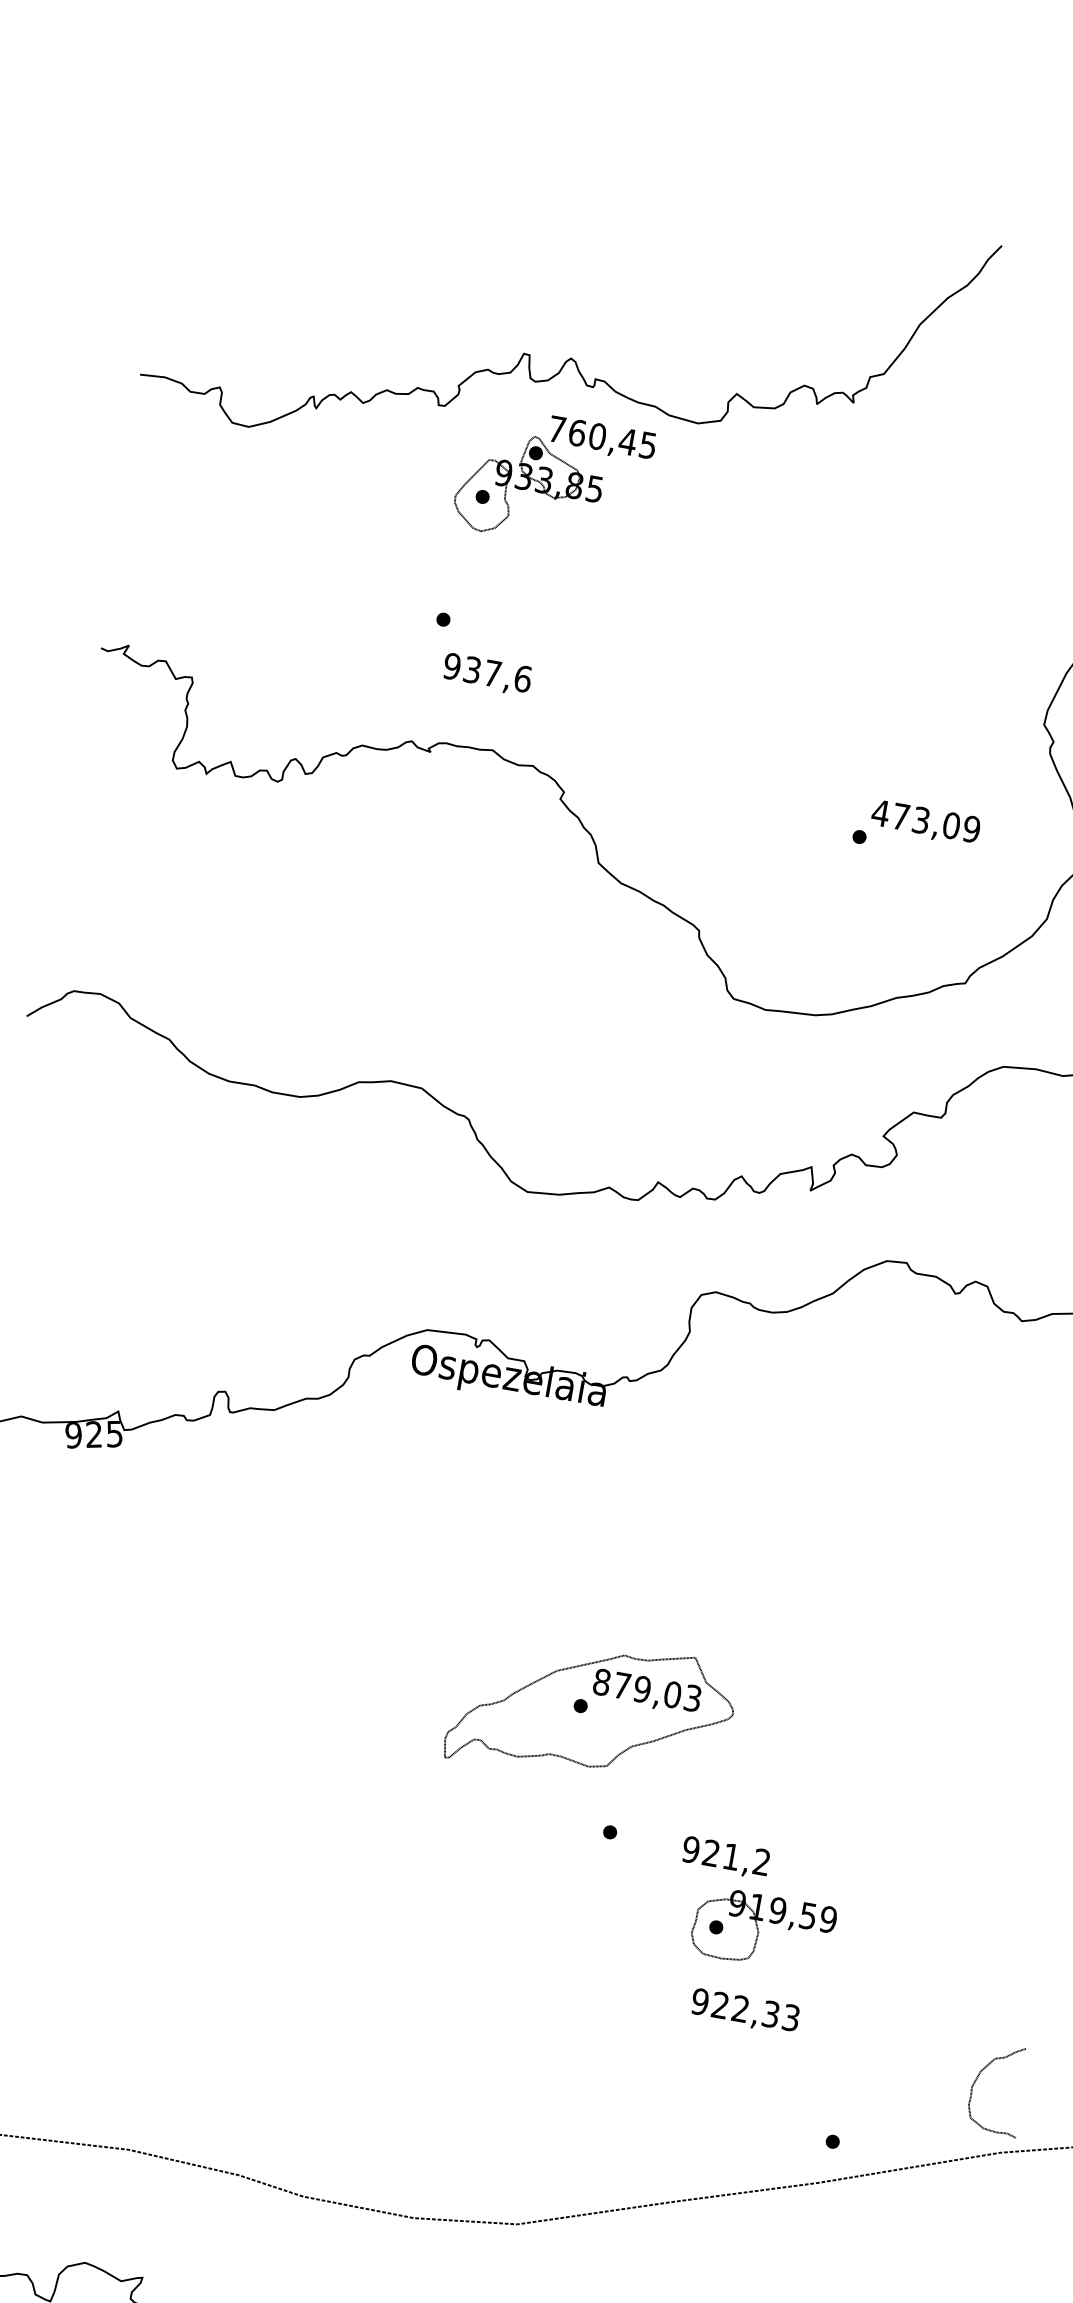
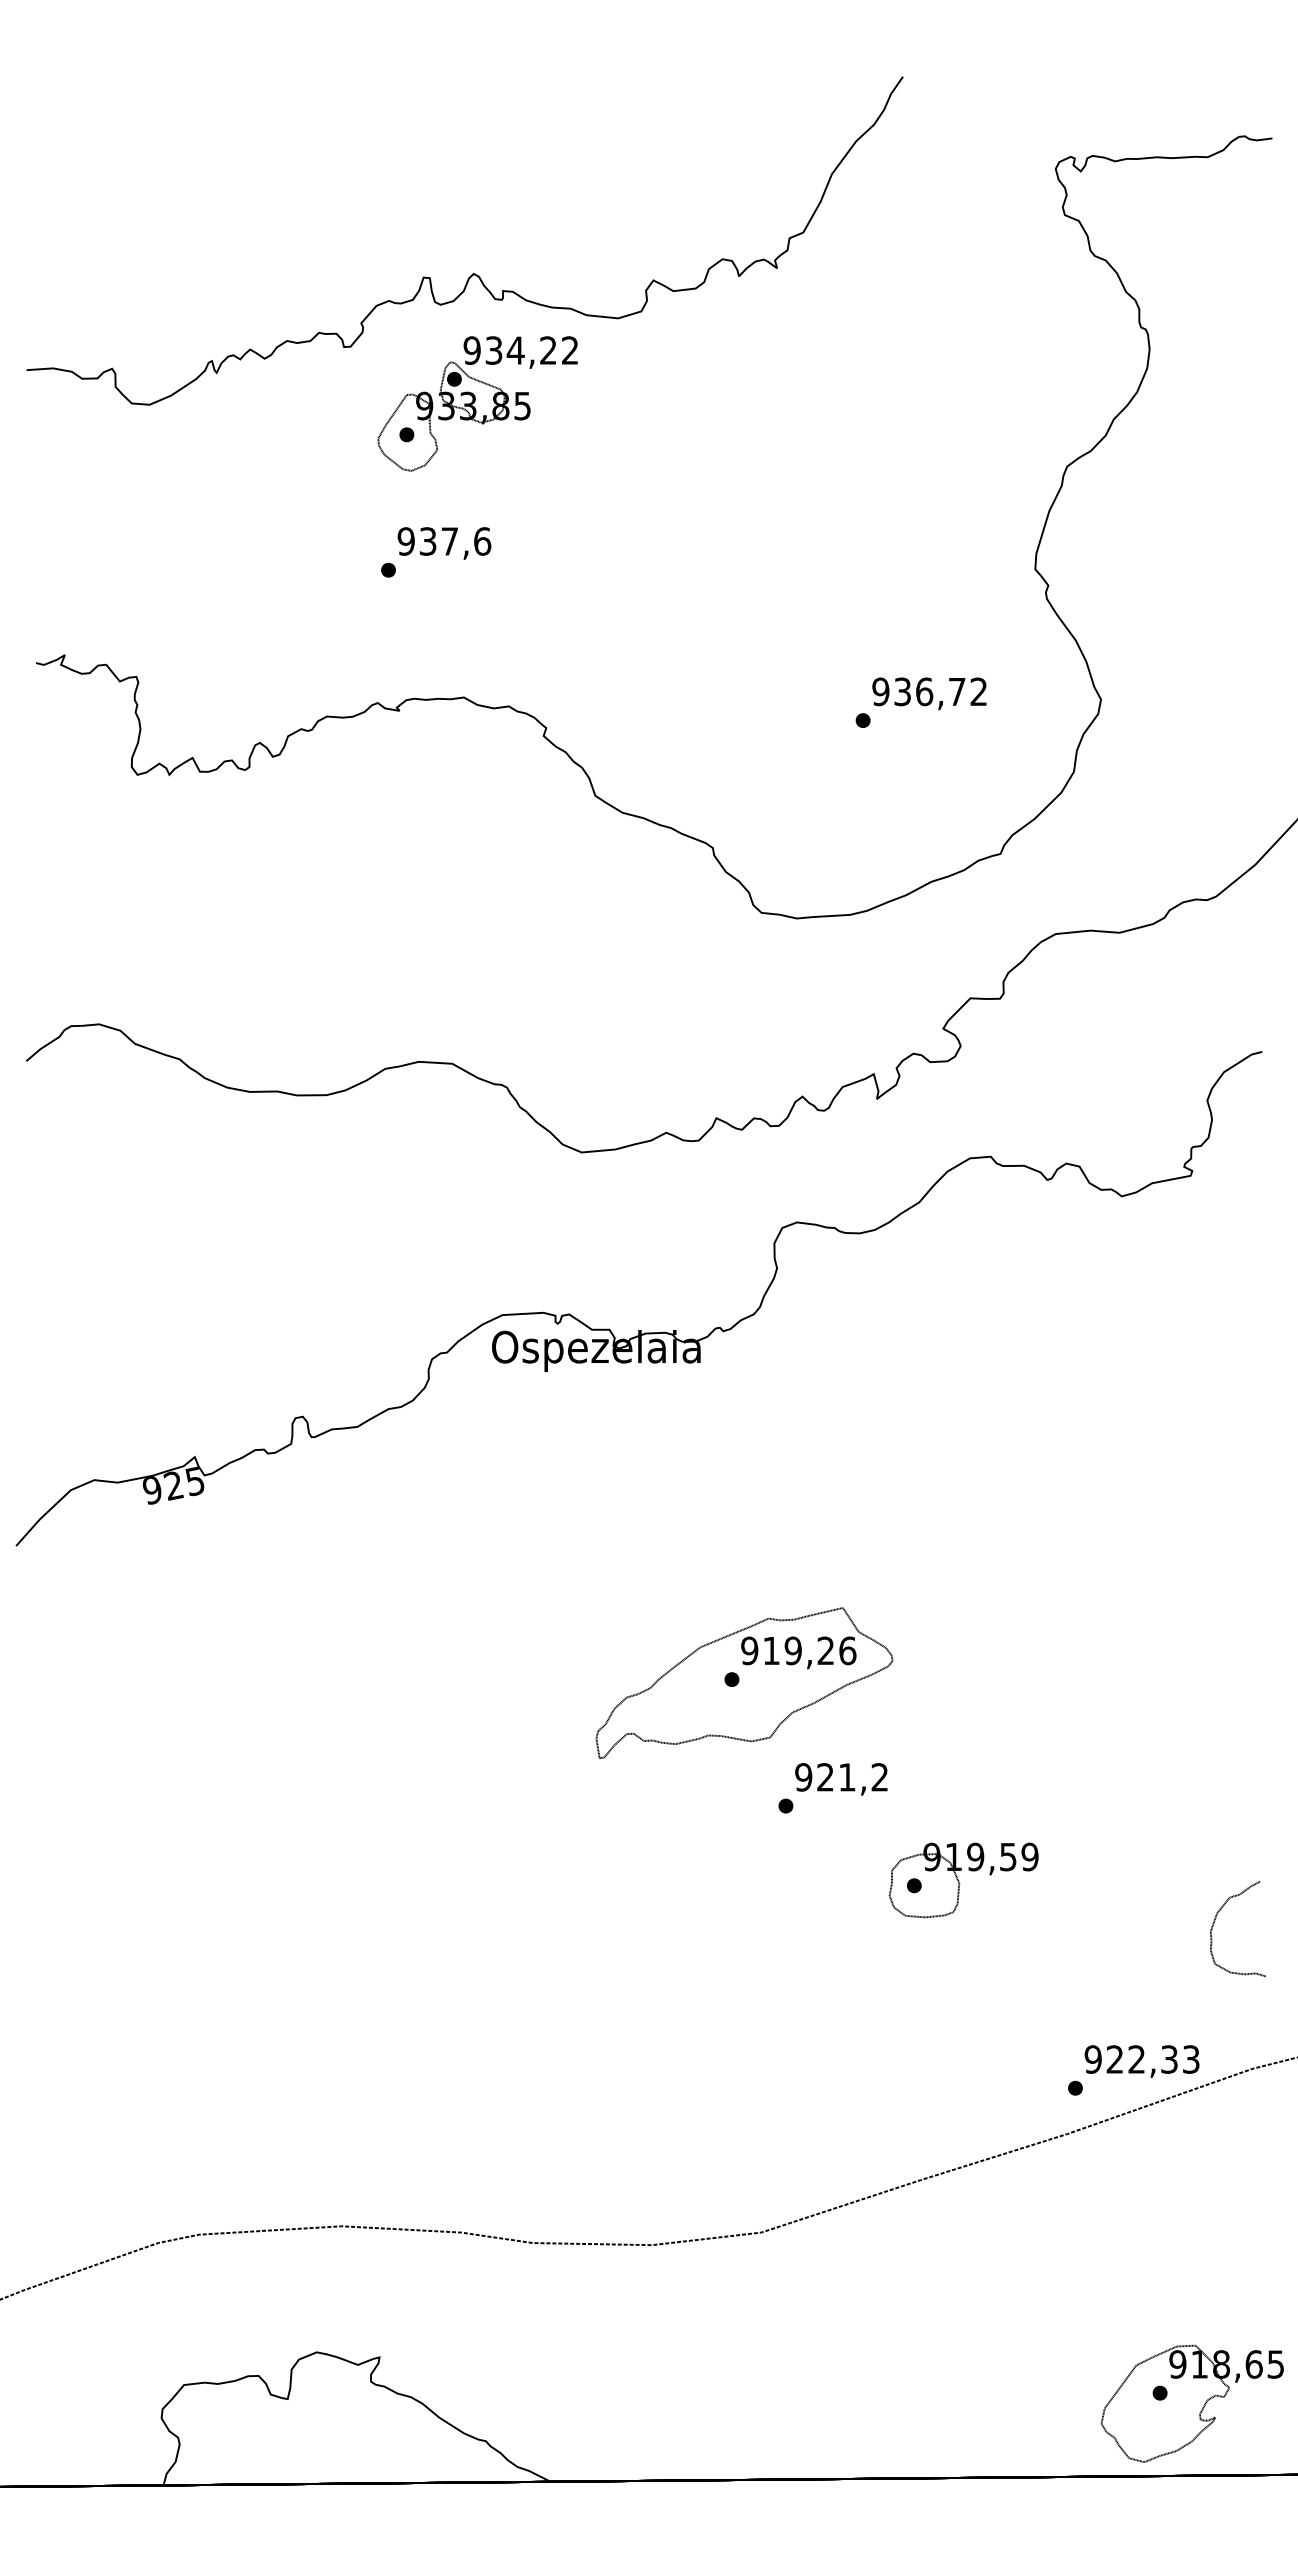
text: (601, 437) -> (520, 350), 760,45 -> 934,22
text: (487, 674) -> (444, 543), moved
text: (925, 820) -> (929, 691), 473,09 -> 936,72
text: (647, 1689) -> (798, 1650), 879,03 -> 919,26
text: (725, 1857) -> (841, 1779), moved
text: (744, 2011) -> (1141, 2061), moved
curve: (977, 2078) -> (1215, 1921), moved

